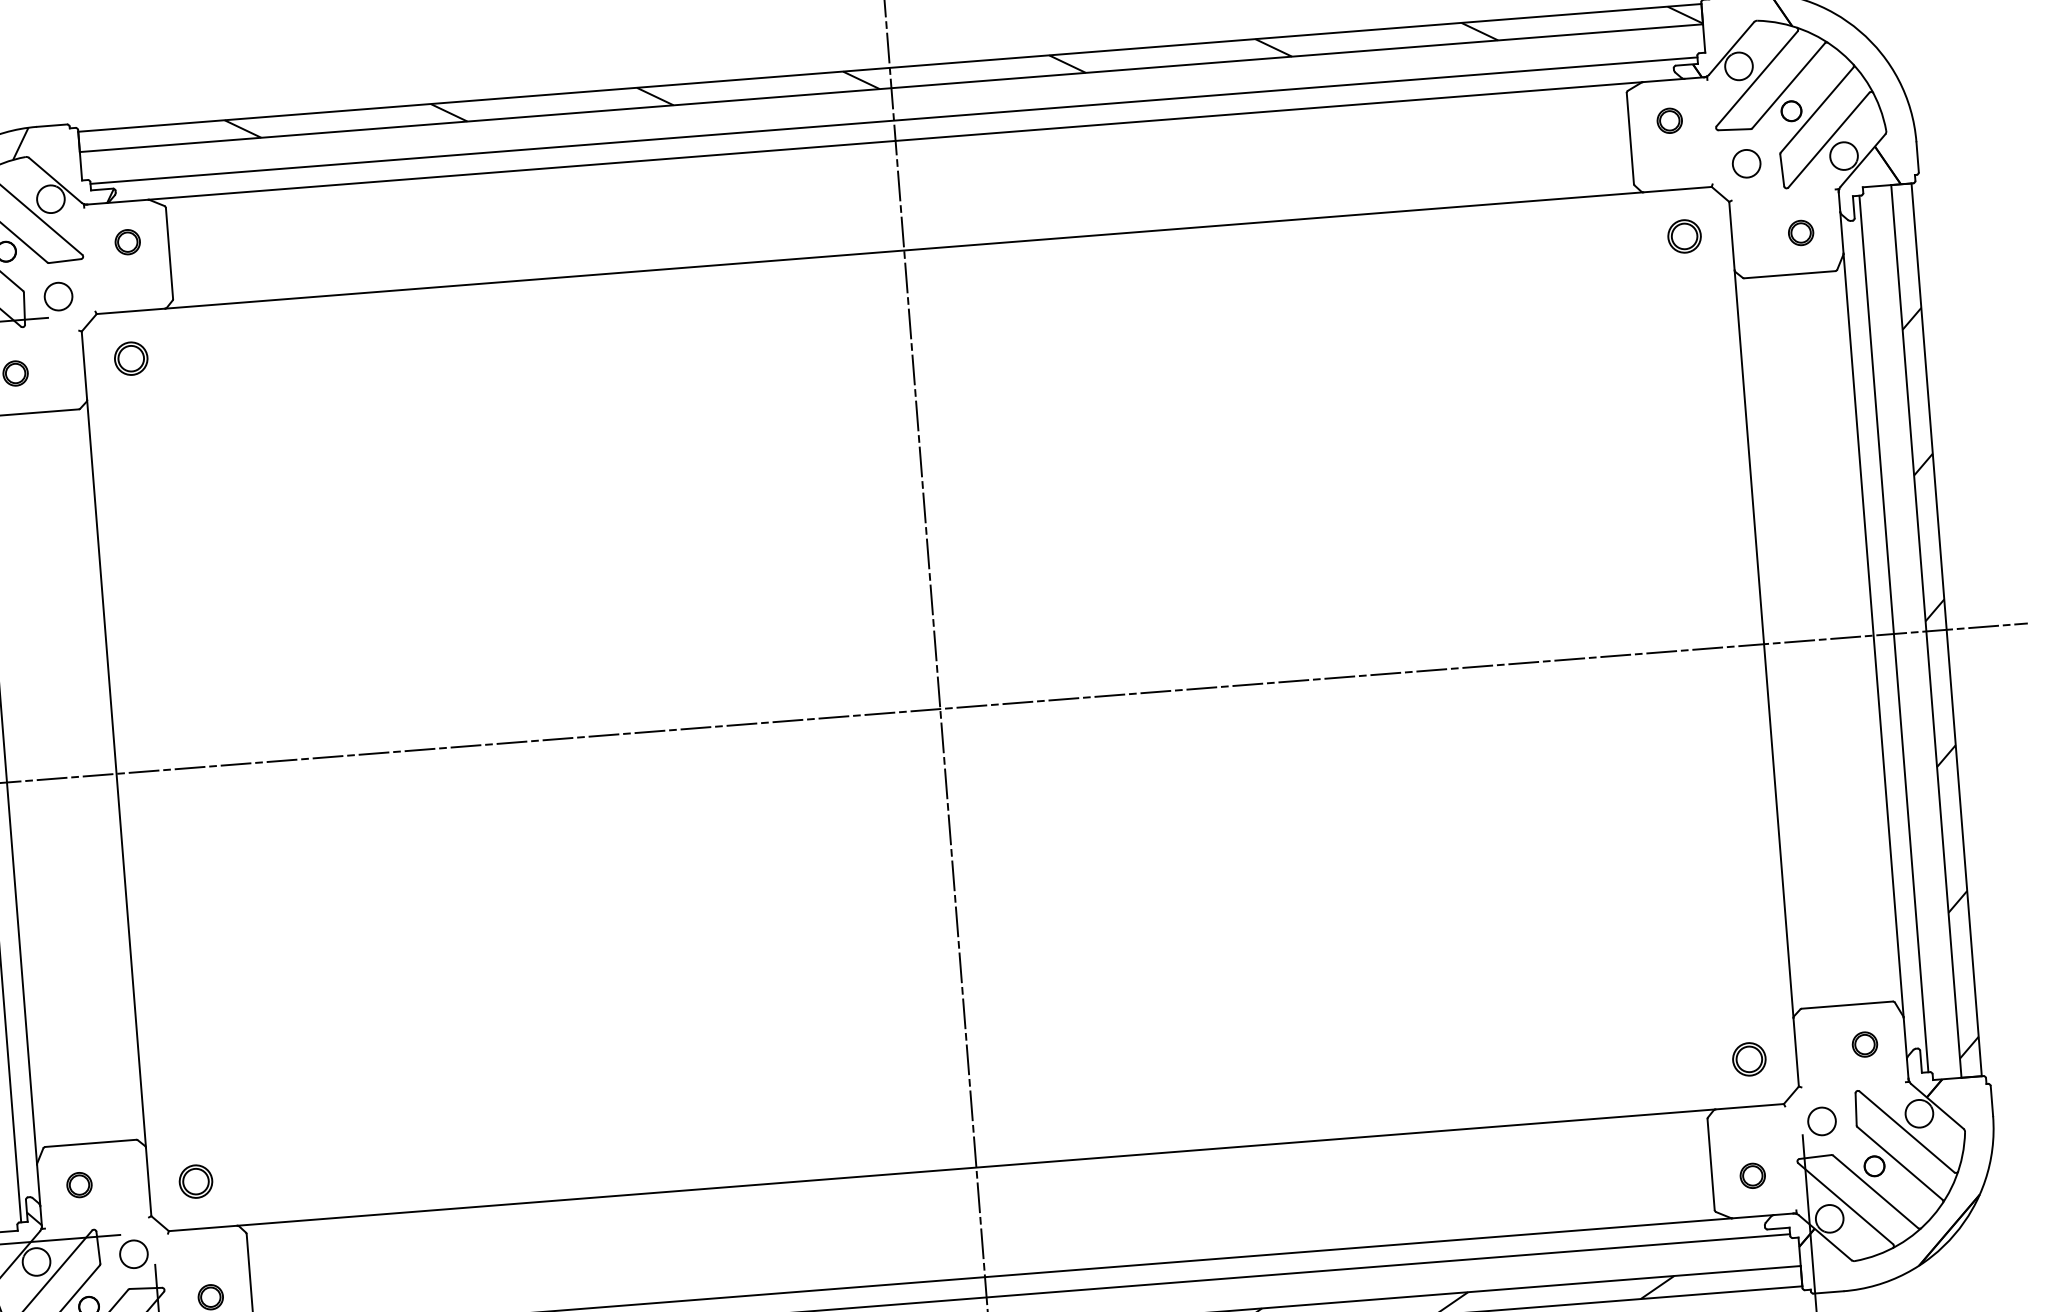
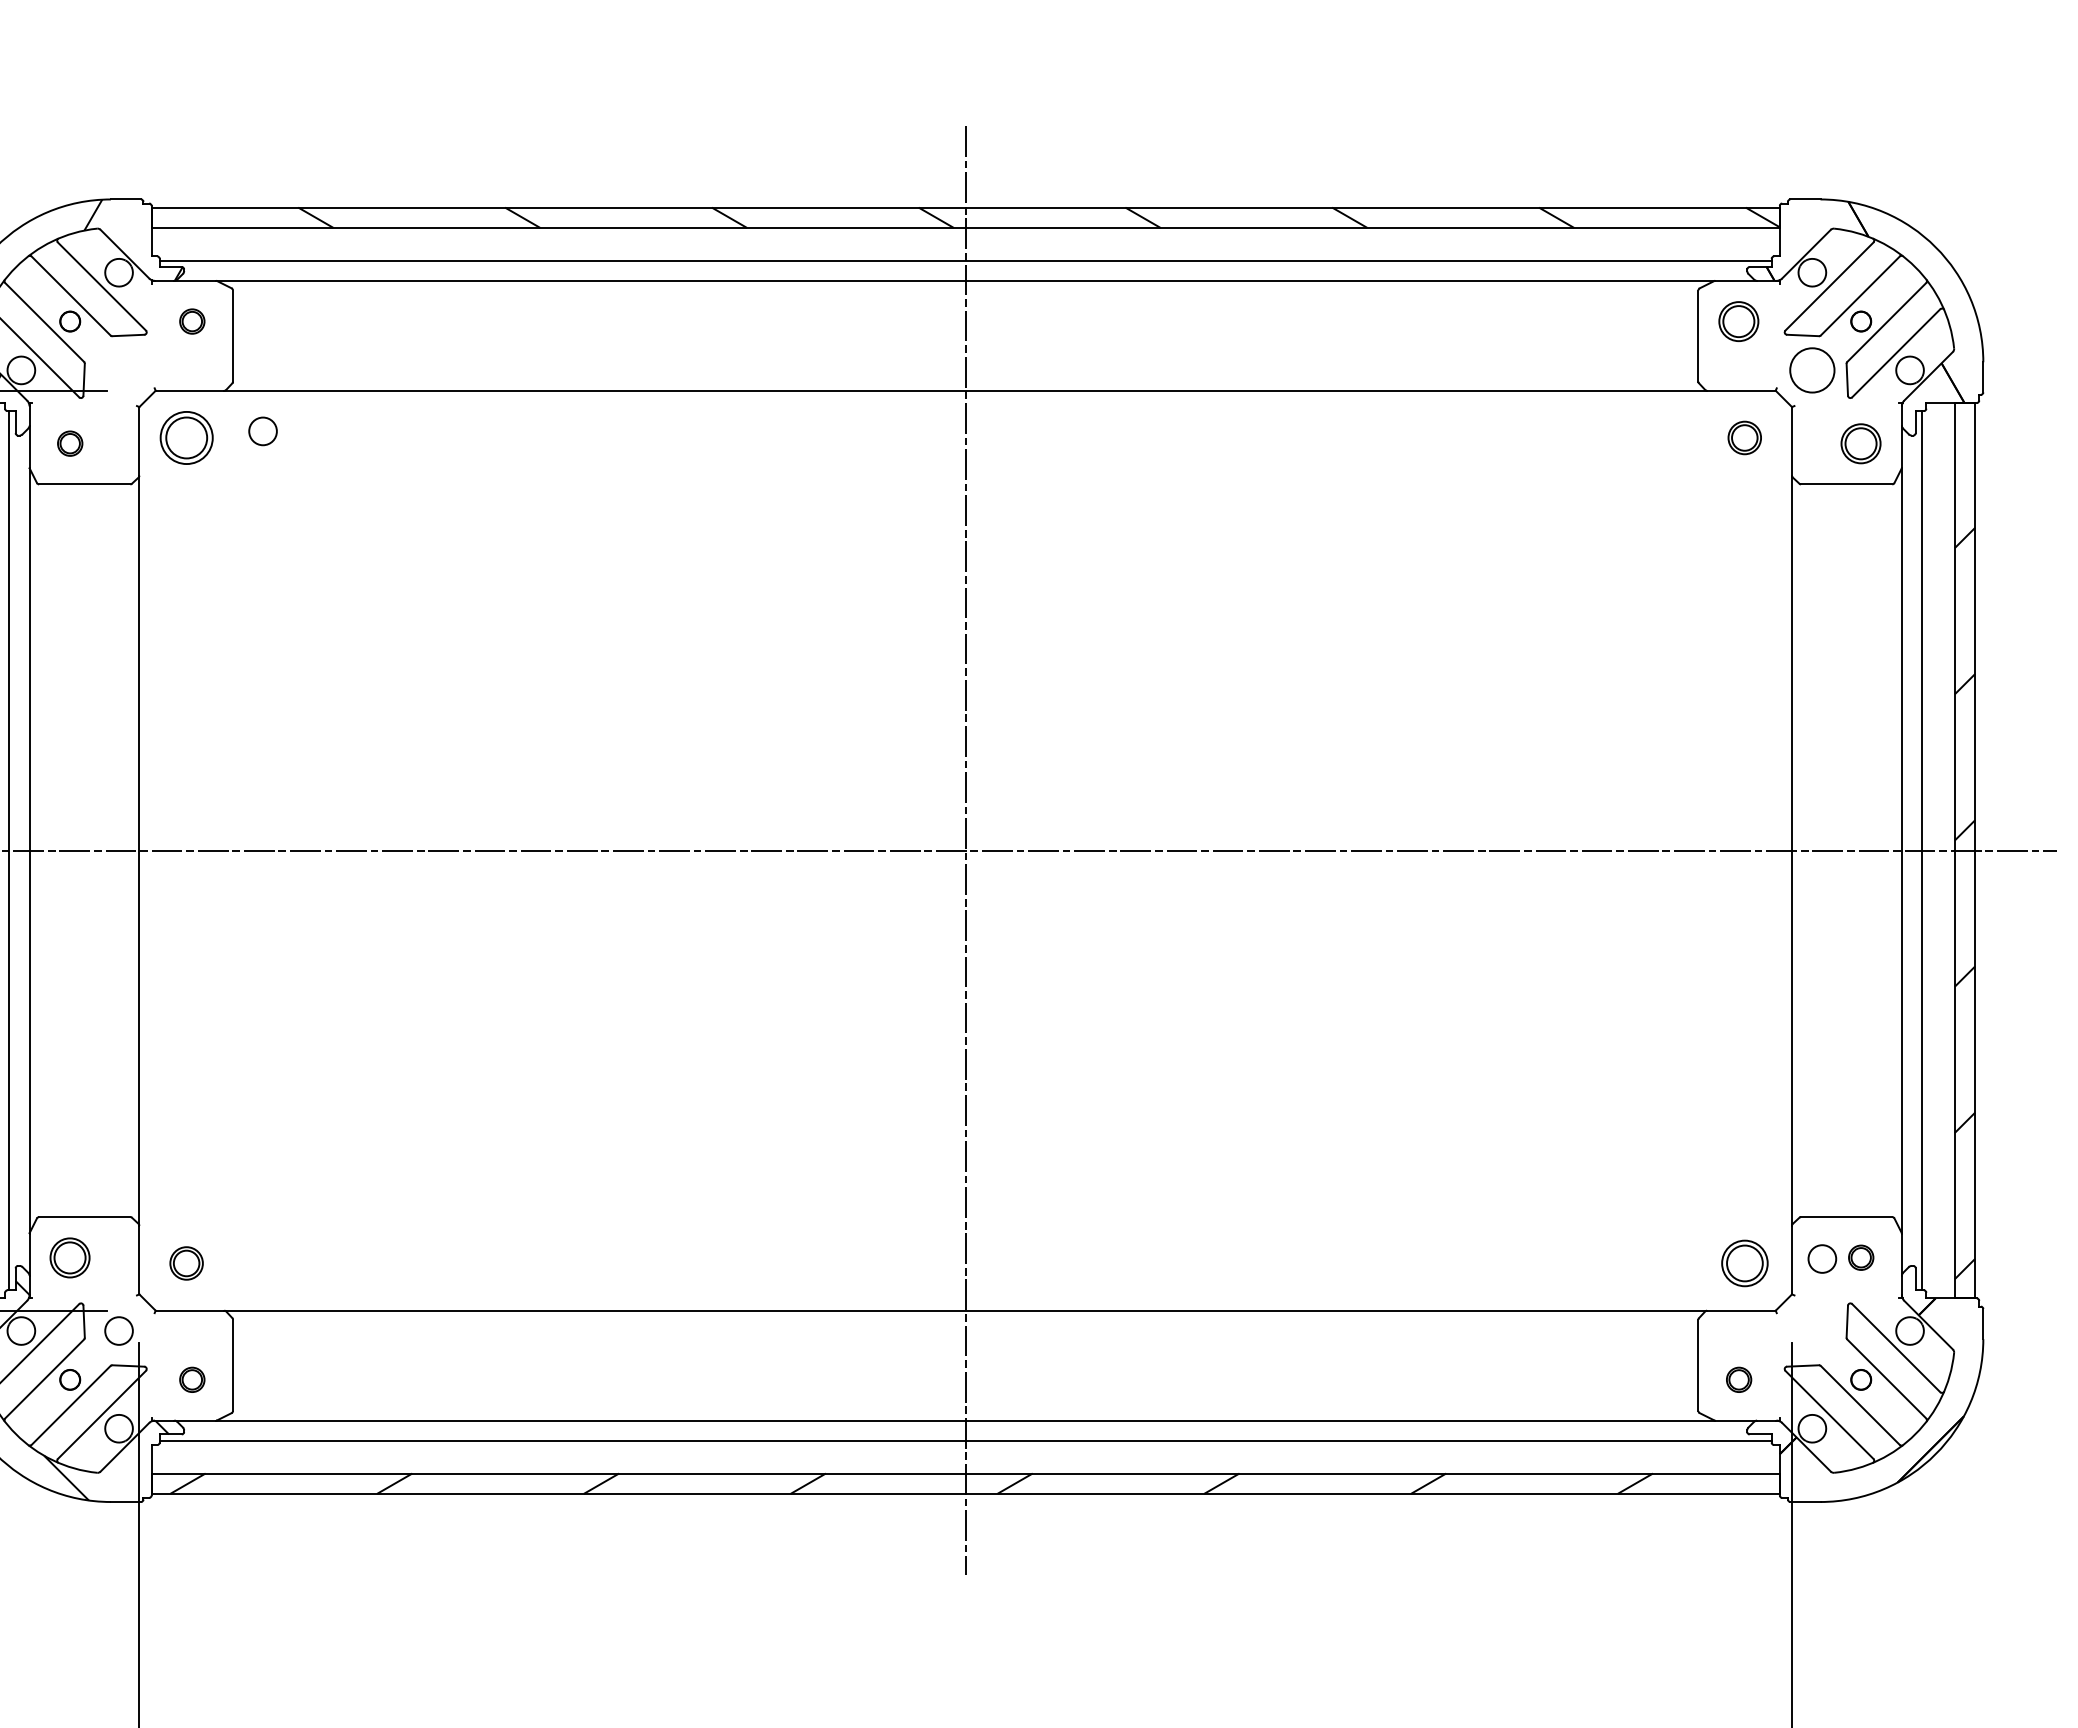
part: (1670, 120) -> (1739, 321), size x1.6
circle: (1746, 163) -> (1812, 370), size x1.6
part: (1801, 232) -> (1861, 443), size x1.6
circle: (58, 296) -> (262, 431), moved
part: (131, 358) -> (186, 437), size x1.6
part: (1749, 1059) -> (1744, 1263), size x1.4
circle: (1822, 1120) -> (1822, 1258), moved
part: (79, 1184) -> (70, 1257), size x1.6

